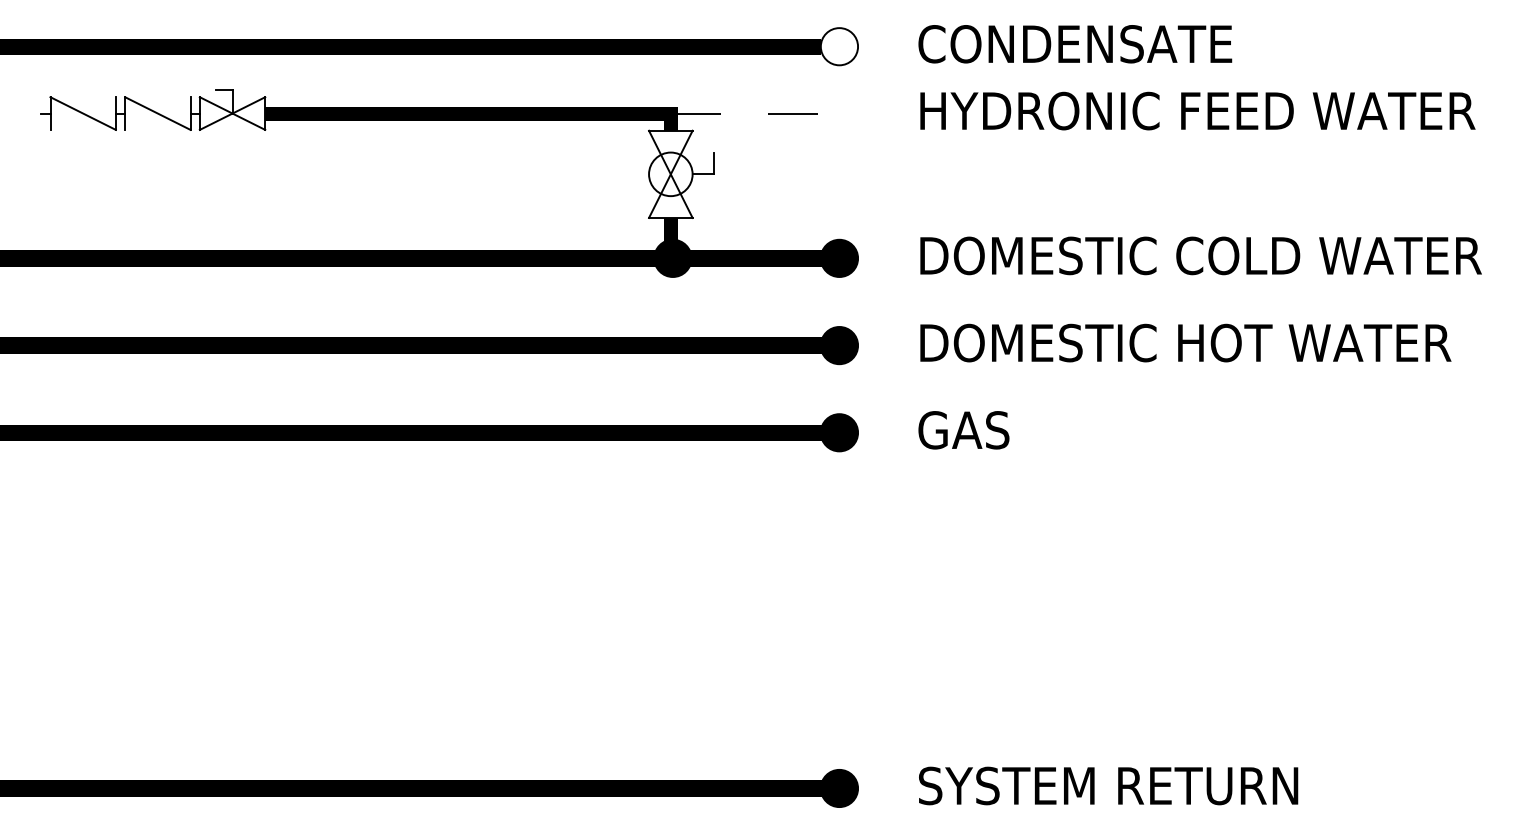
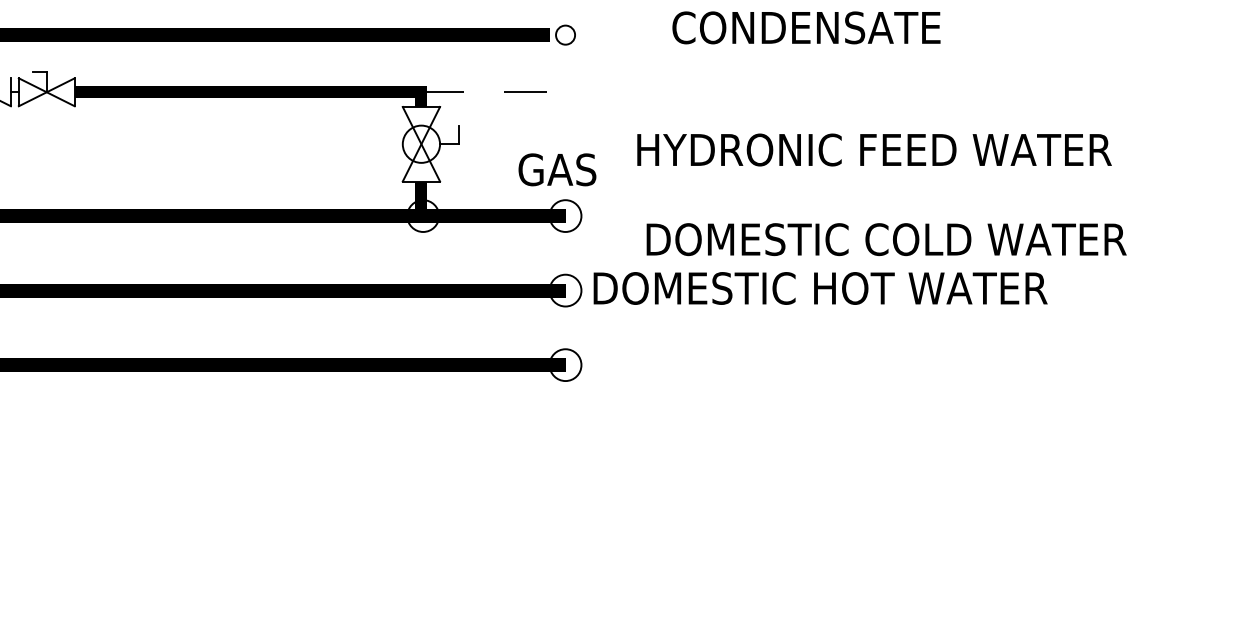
text: (1075, 44) -> (806, 28), moved
circle: (839, 46) -> (565, 34), size x0.6
text: (1197, 110) -> (874, 149), moved
text: (1200, 255) -> (886, 239), moved
fill: (672, 258) -> (422, 216), removed
fill: (839, 258) -> (565, 216), removed
text: (1185, 342) -> (820, 287), moved
fill: (839, 345) -> (565, 290), removed
text: (963, 430) -> (557, 170), moved
fill: (839, 432) -> (565, 364), removed

